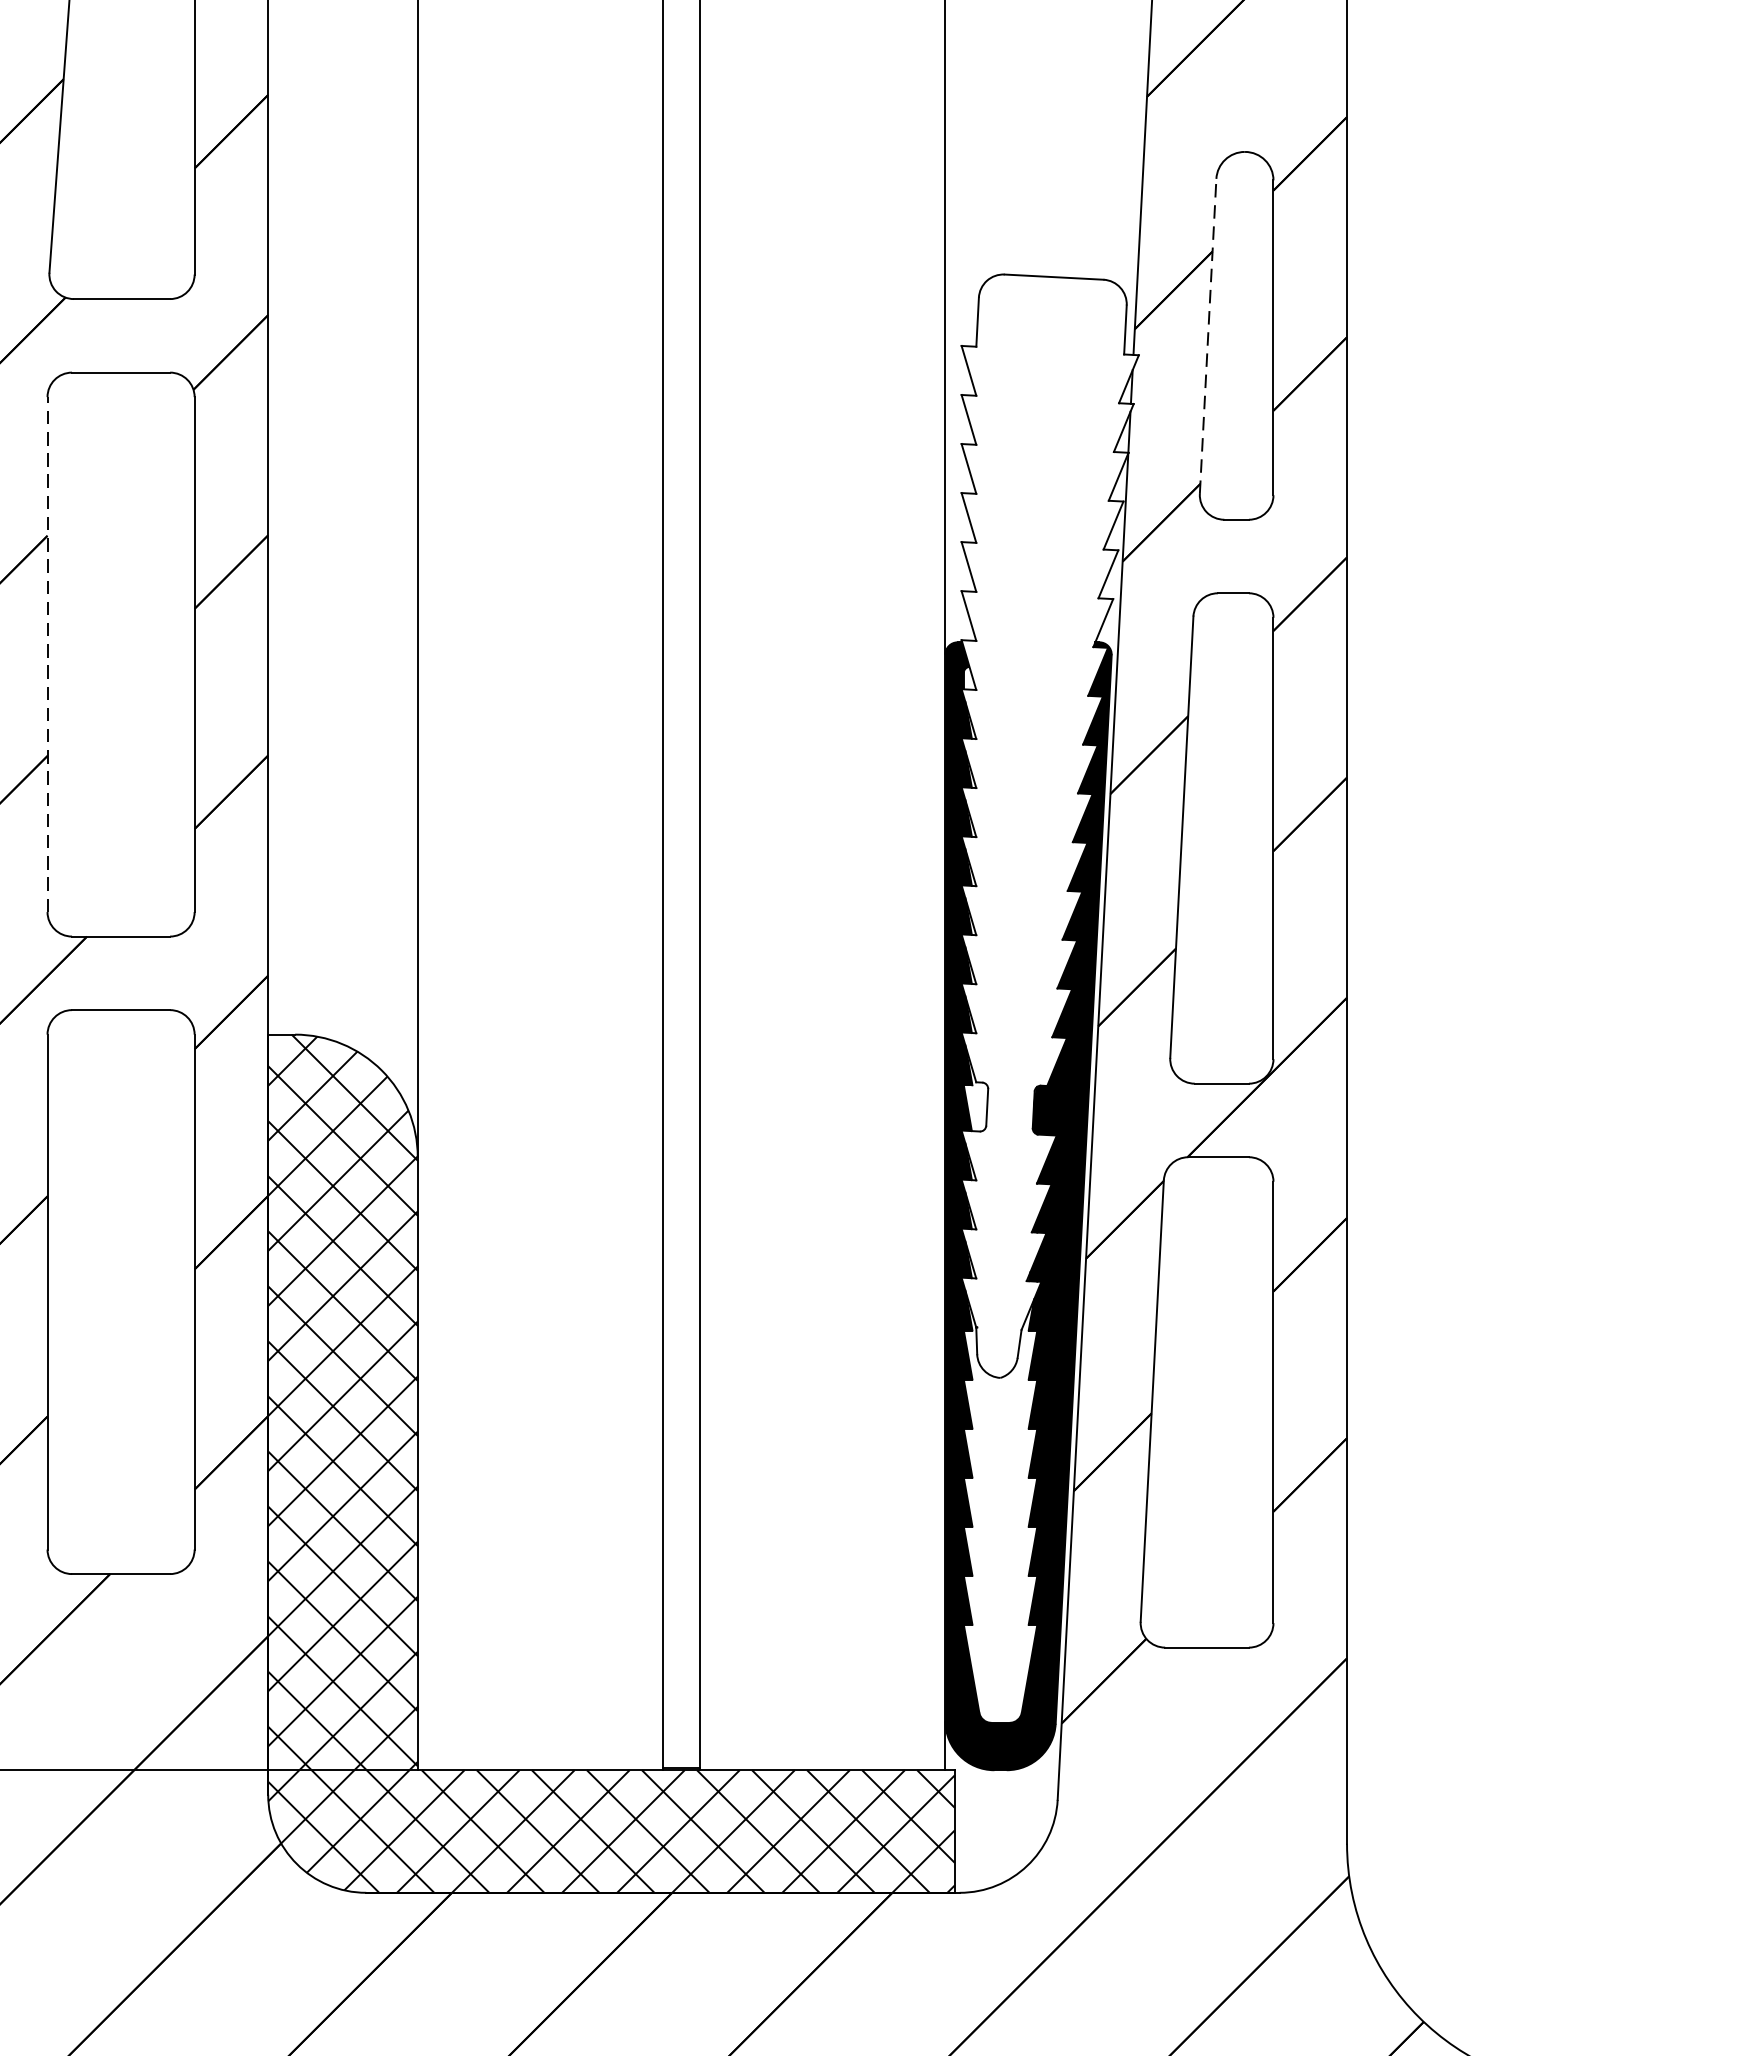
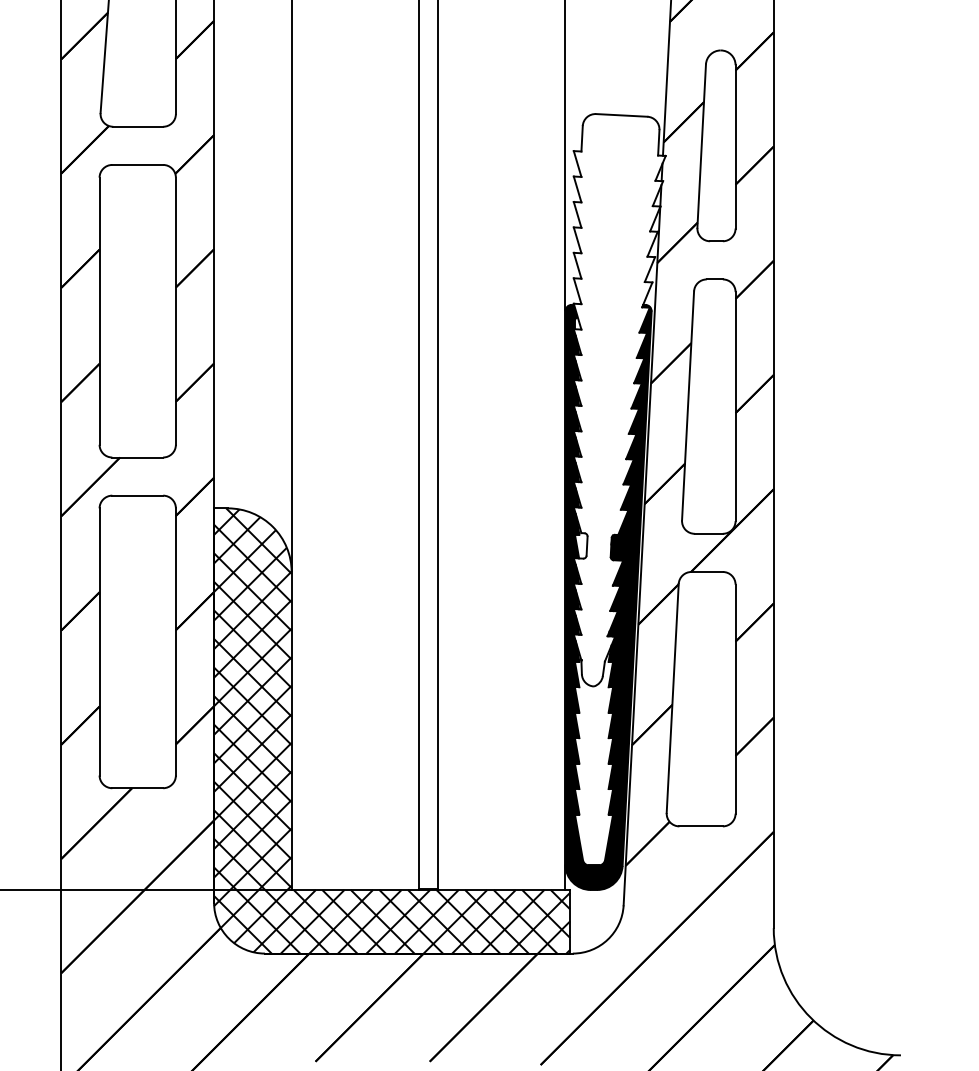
line: (1207, 337) -> (701, 146), dashed -> solid
line: (47, 655) -> (99, 311), dashed -> solid

